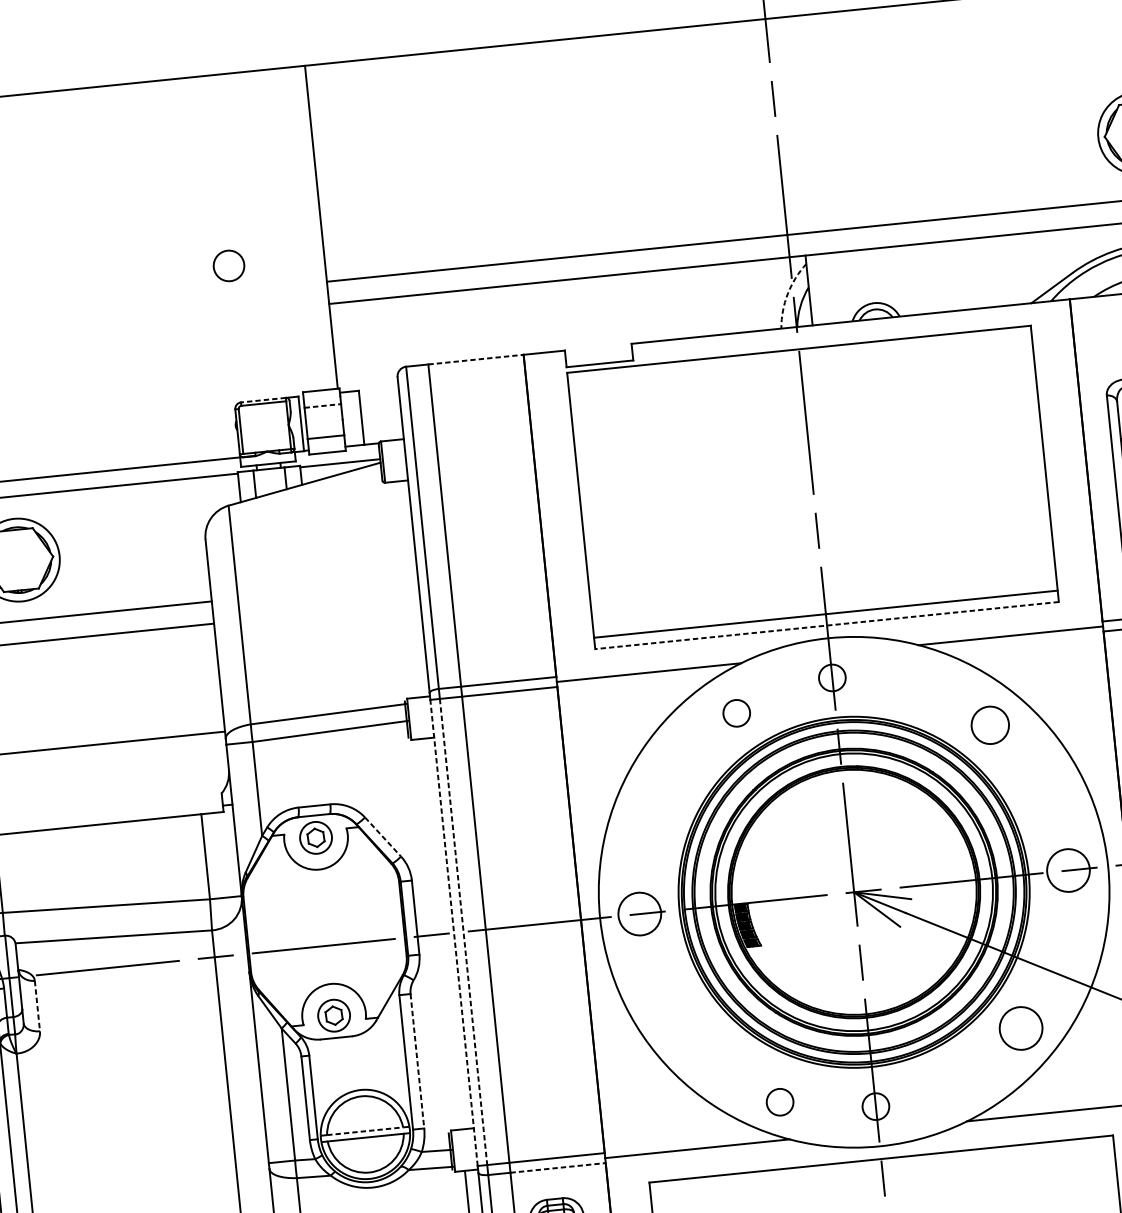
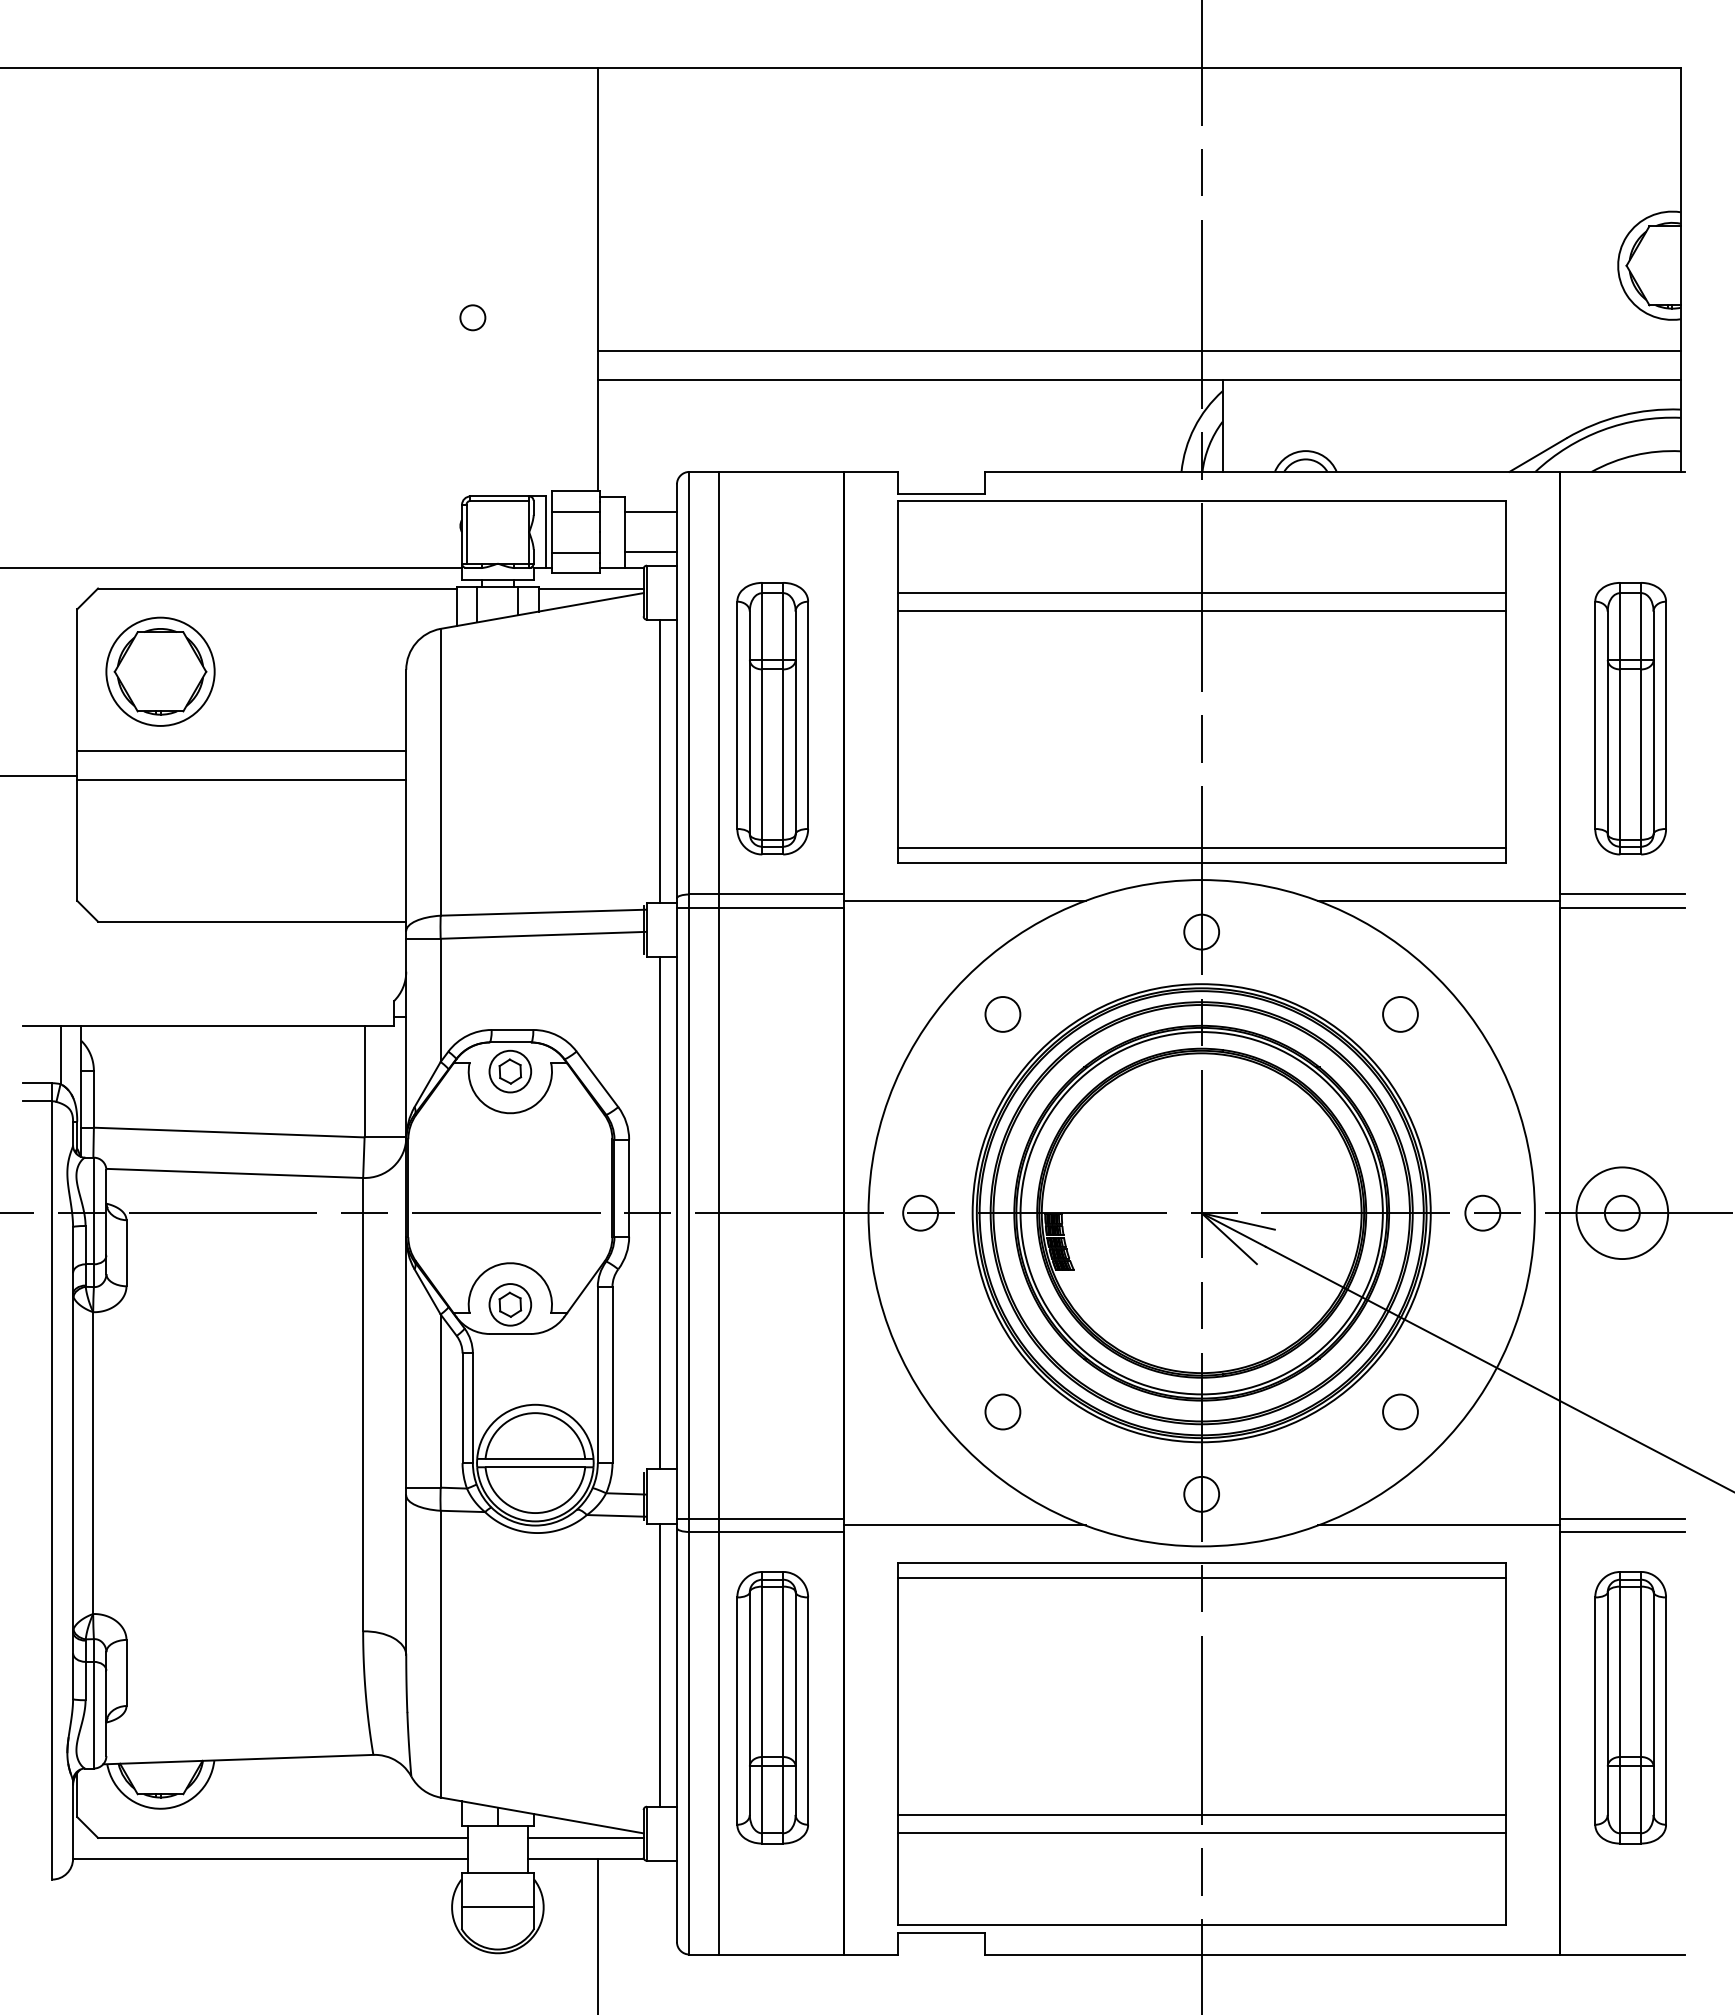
circle: (228, 265) -> (472, 317), size x0.62
arc: (787, 293) -> (1194, 427), dashed -> solid
line: (476, 359) -> (781, 471), dashed -> solid
line: (263, 400) -> (499, 496), dashed -> solid
line: (379, 400) -> (650, 512), added
line: (323, 405) -> (576, 511), dashed -> solid
line: (805, 419) -> (1201, 593), added
line: (382, 431) -> (650, 552), added
line: (807, 433) -> (1201, 611), added
part: (488, 548) -> (772, 718), added
line: (405, 589) -> (659, 760), added
line: (826, 625) -> (1201, 863), dashed -> solid
circle: (736, 713) -> (1002, 1014), moved
circle: (990, 725) -> (1400, 1014), size x0.71
line: (383, 837) -> (597, 1079), dashed -> solid
circle: (1068, 870) -> (1482, 1212), size x0.62
circle: (639, 913) -> (920, 1212), size x0.62
line: (463, 932) -> (689, 1213), dashed -> solid
line: (453, 933) -> (676, 1213), dashed -> solid
line: (440, 934) -> (659, 1213), added
line: (37, 1006) -> (126, 1253), dashed -> solid
circle: (1021, 1028) -> (1400, 1411), size x0.62
line: (417, 1061) -> (612, 1375), dashed -> solid
circle: (779, 1101) -> (1002, 1411), moved
line: (365, 1130) -> (535, 1458), dashed -> solid
line: (558, 1167) -> (781, 1531), dashed -> solid
line: (882, 1170) -> (1201, 1577), added

